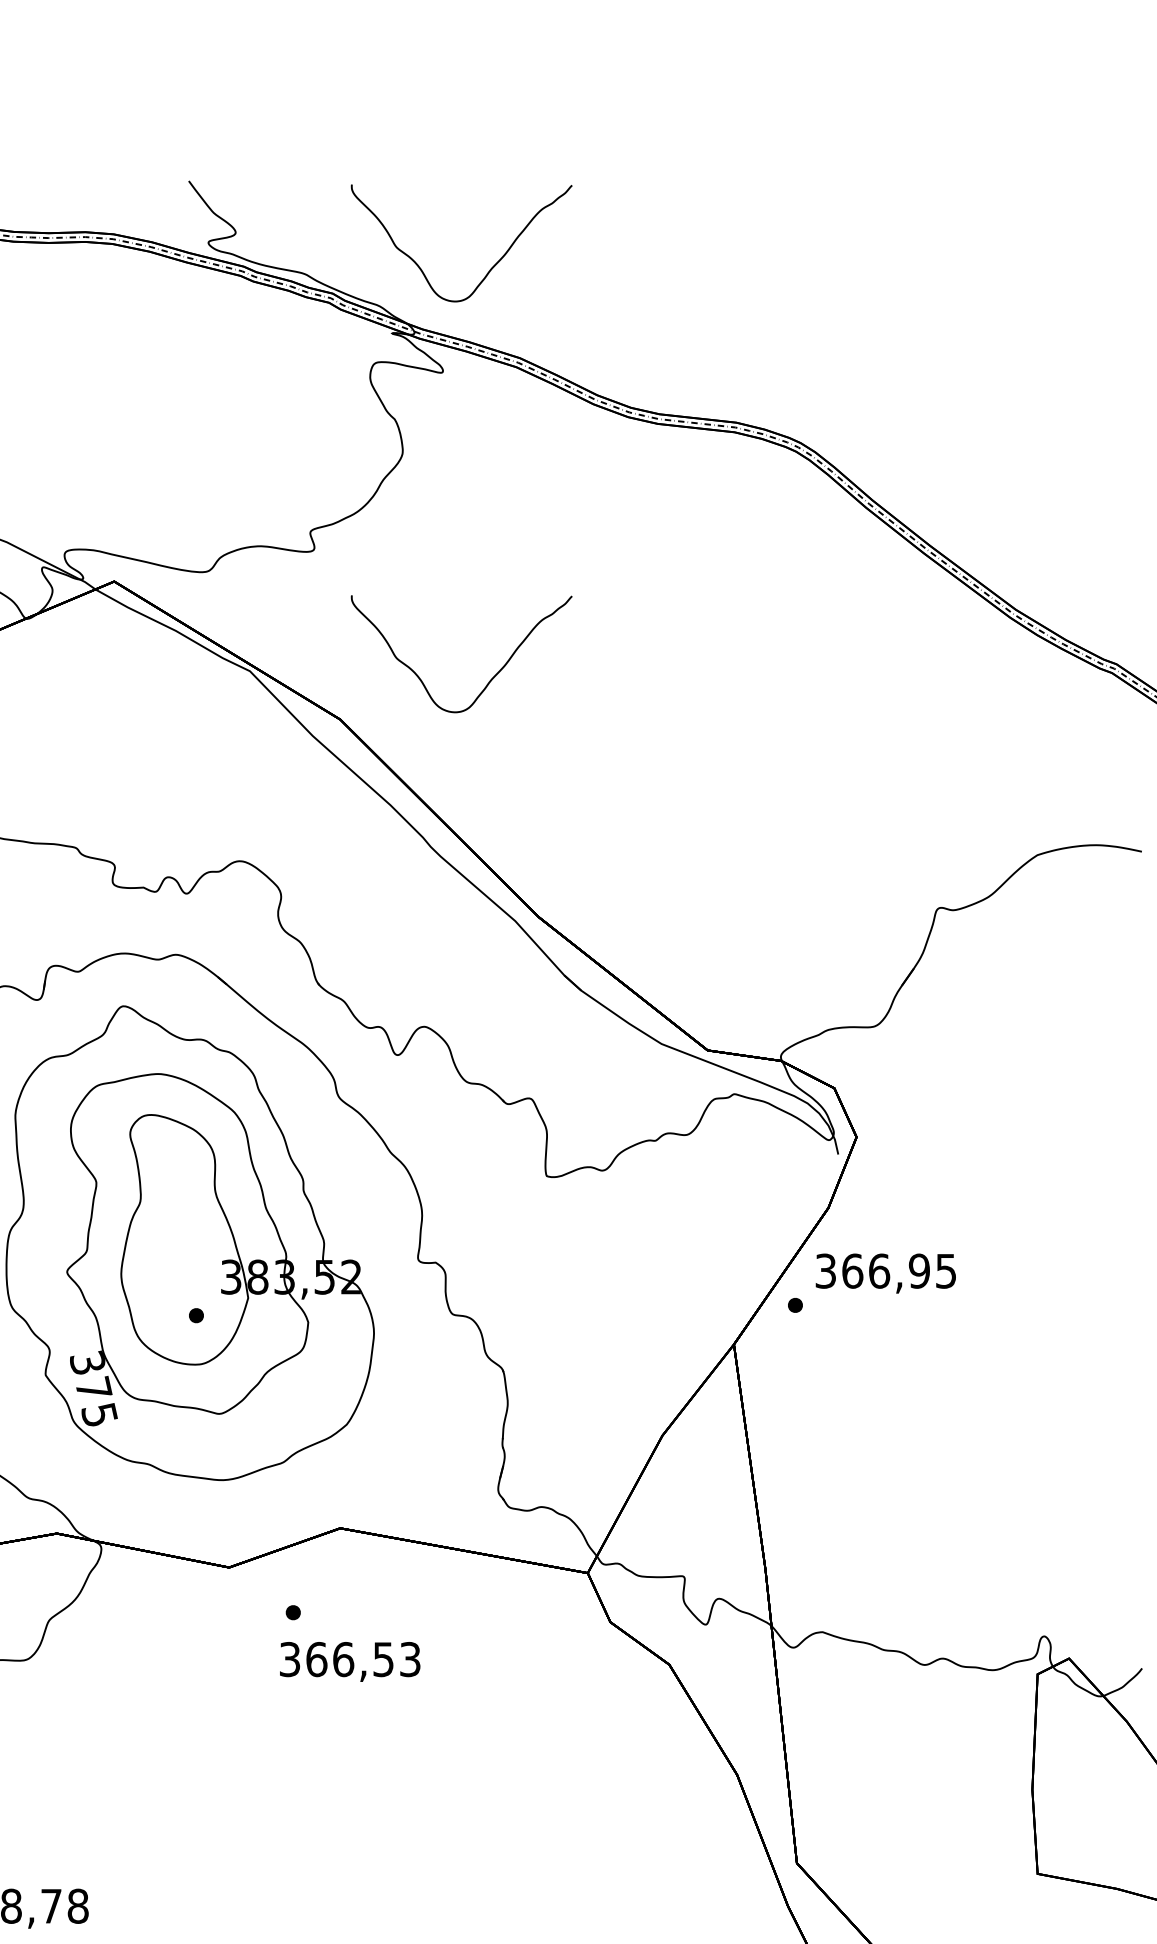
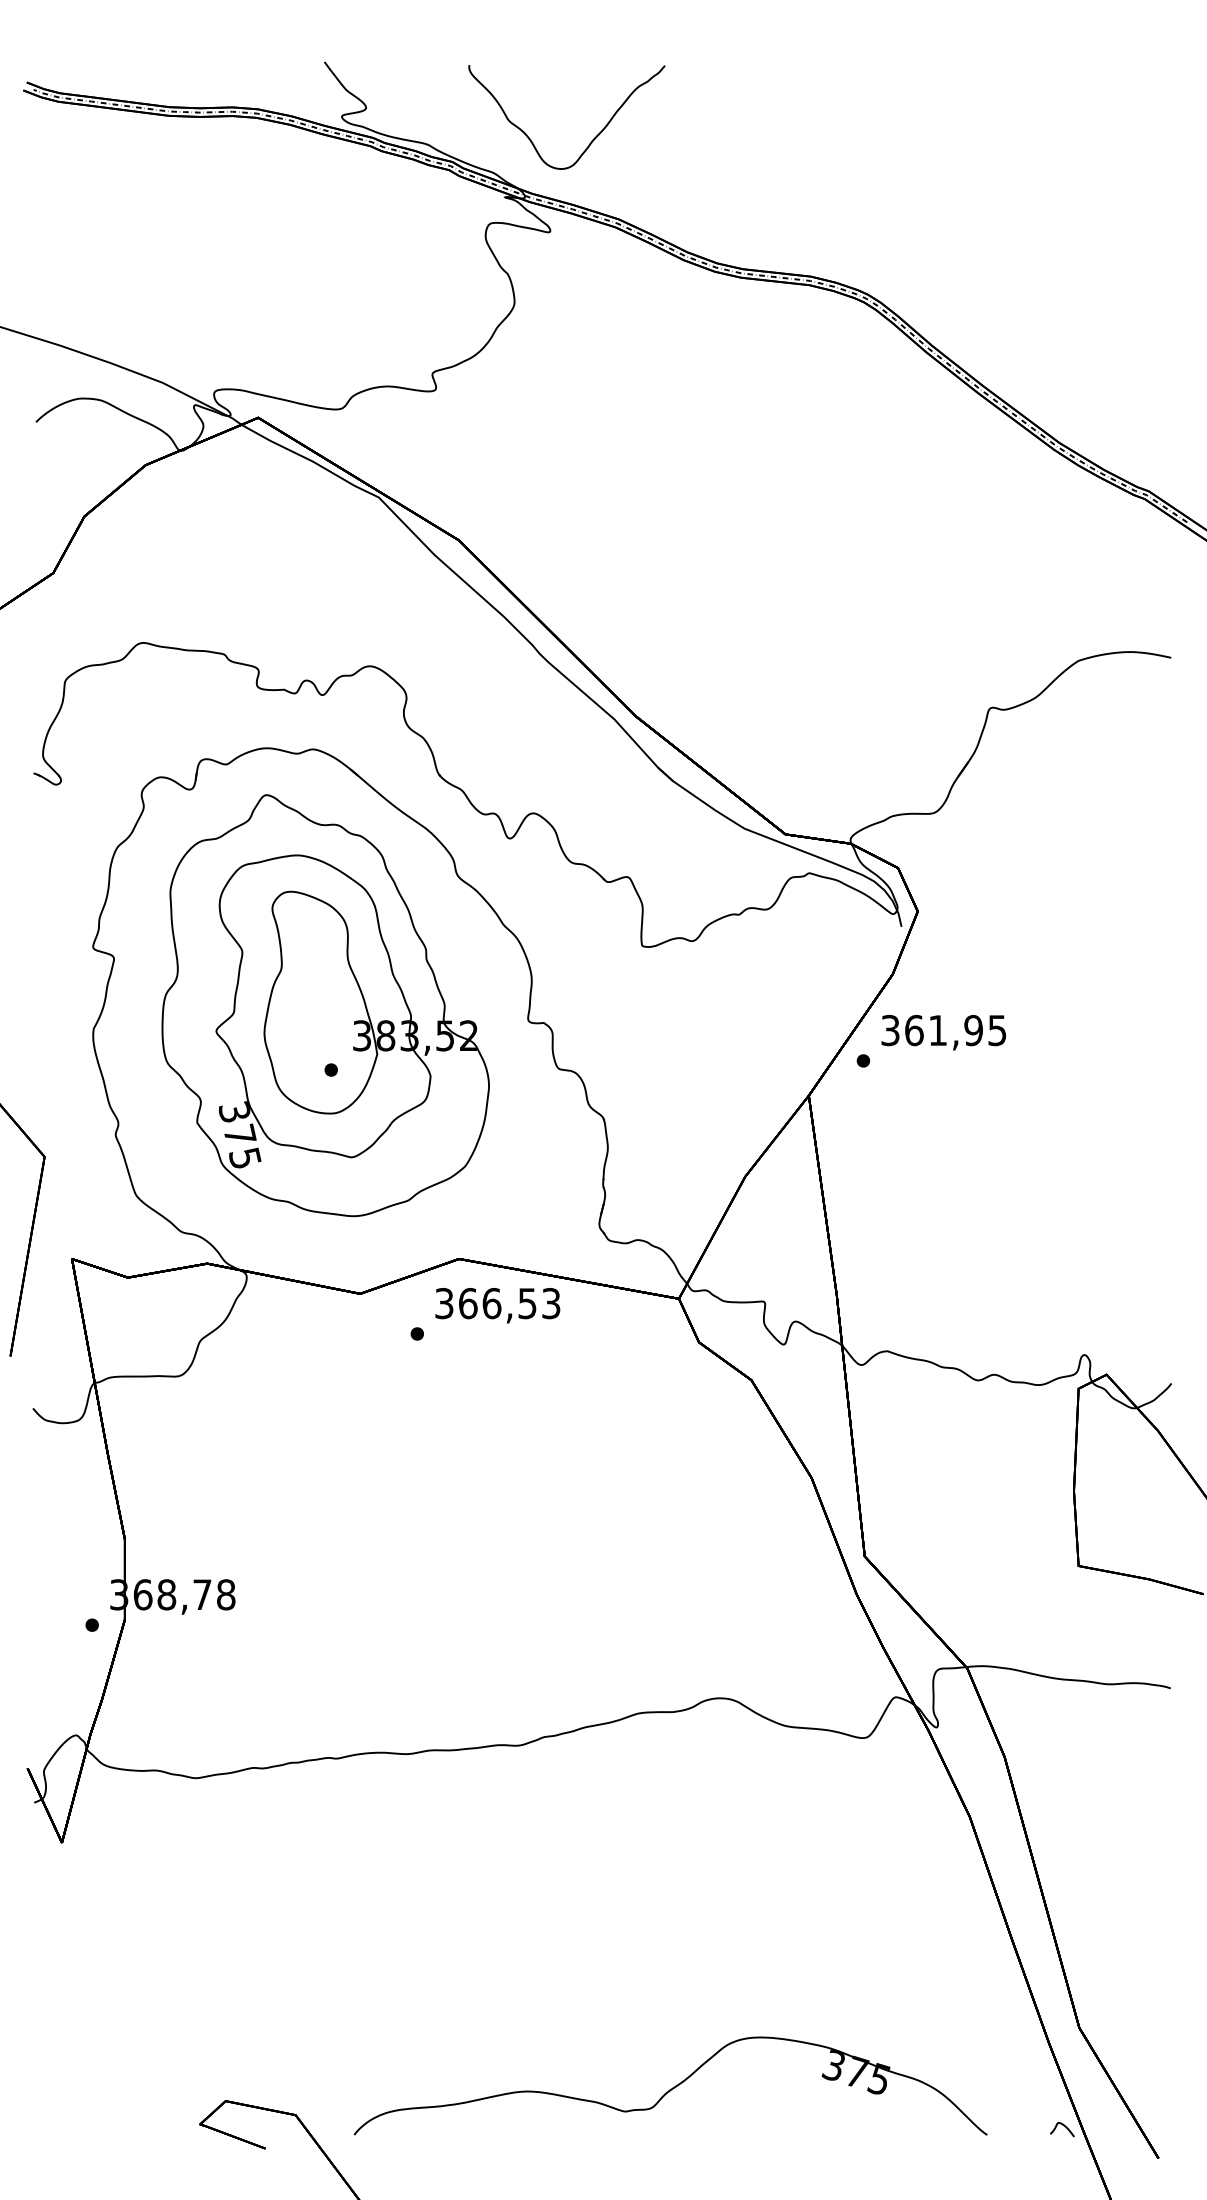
curve: (489, 680) -> (591, 505), removed
text: (878, 1271) -> (937, 1030), 366,95 -> 361,95
text: (349, 1661) -> (497, 1305), moved

